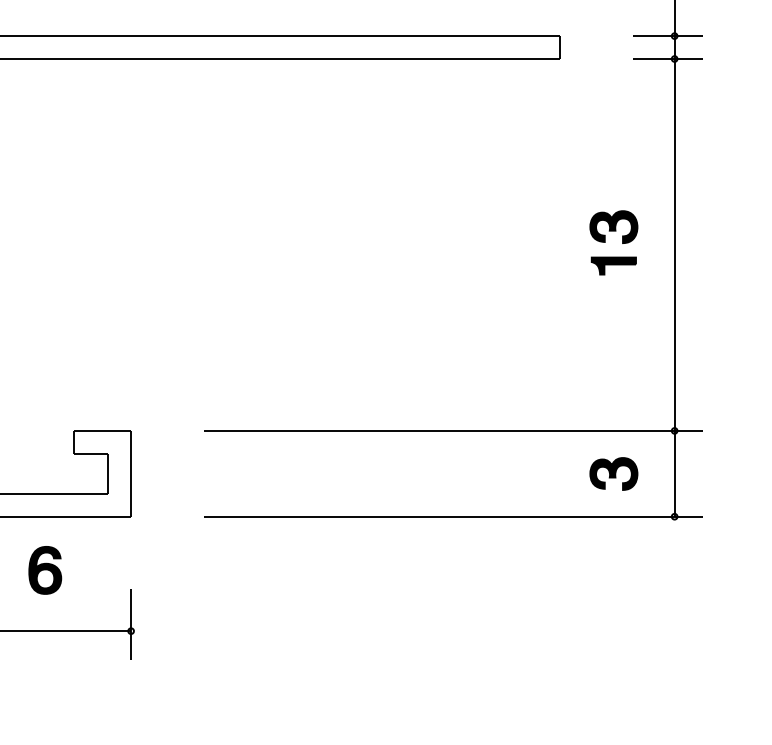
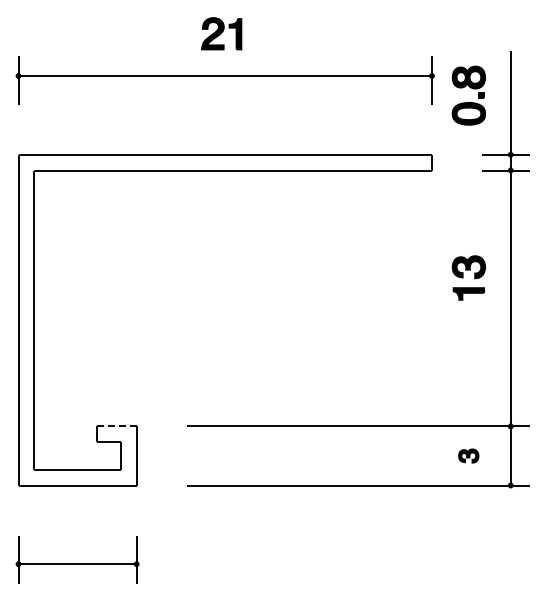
part: (613, 242) -> (468, 277), moved
line: (101, 430) -> (116, 426), solid -> dashed
part: (613, 473) -> (468, 455), size x0.6
part: (45, 570) -> (77, 522), removed

